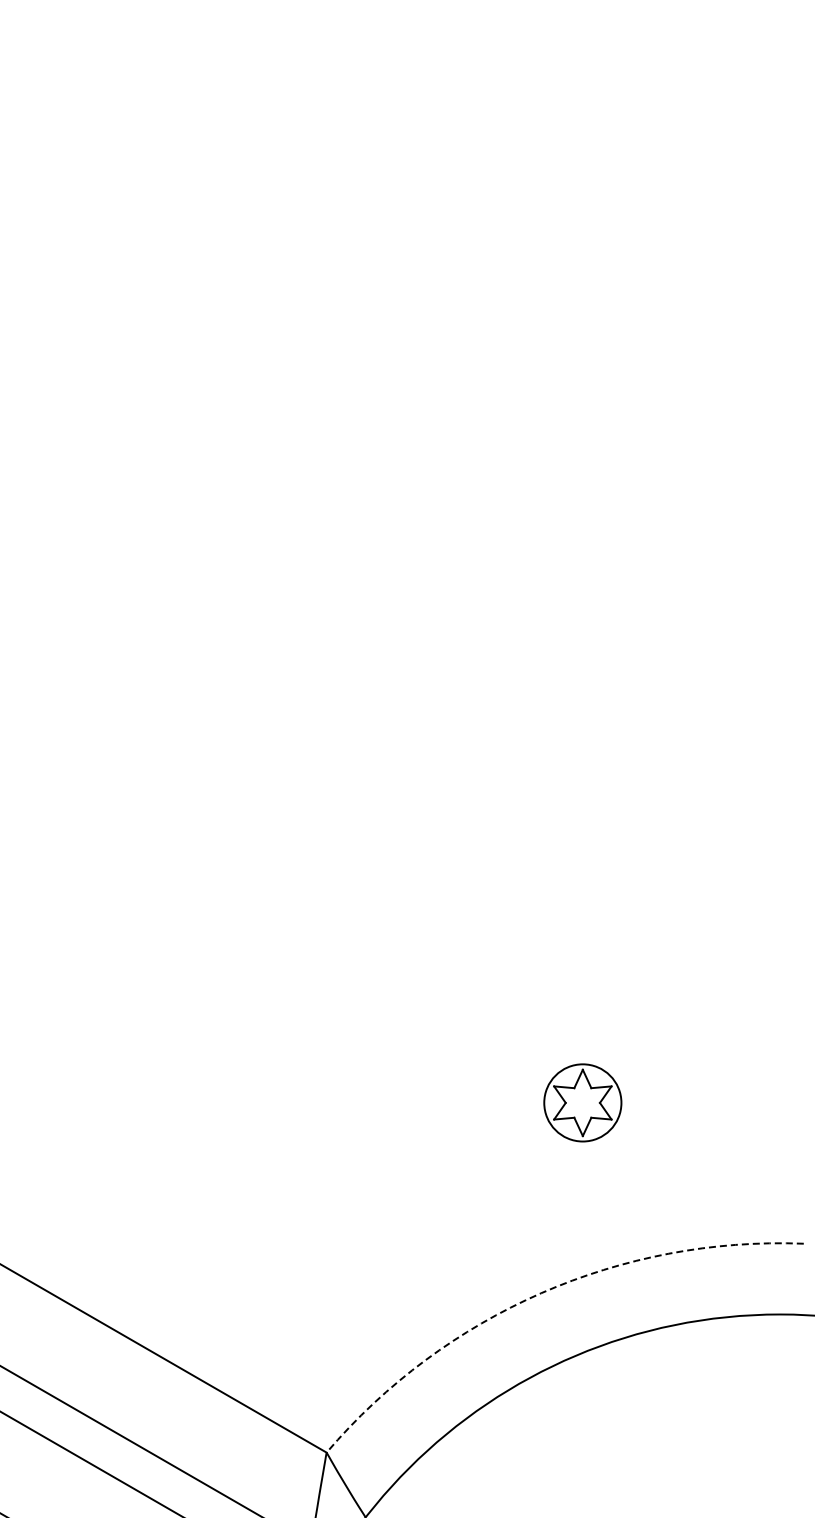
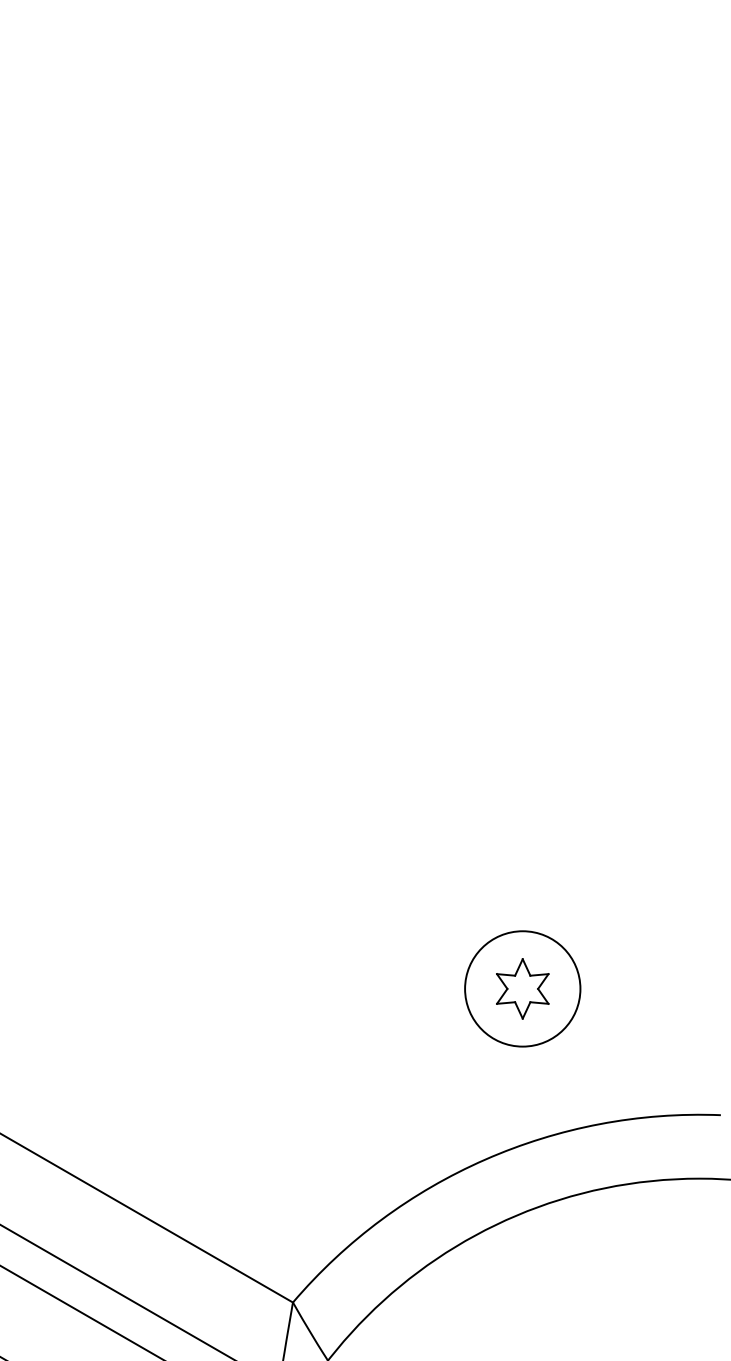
circle: (582, 1102) -> (522, 988), size x1.67
arc: (541, 1293) -> (485, 1159), dashed -> solid

